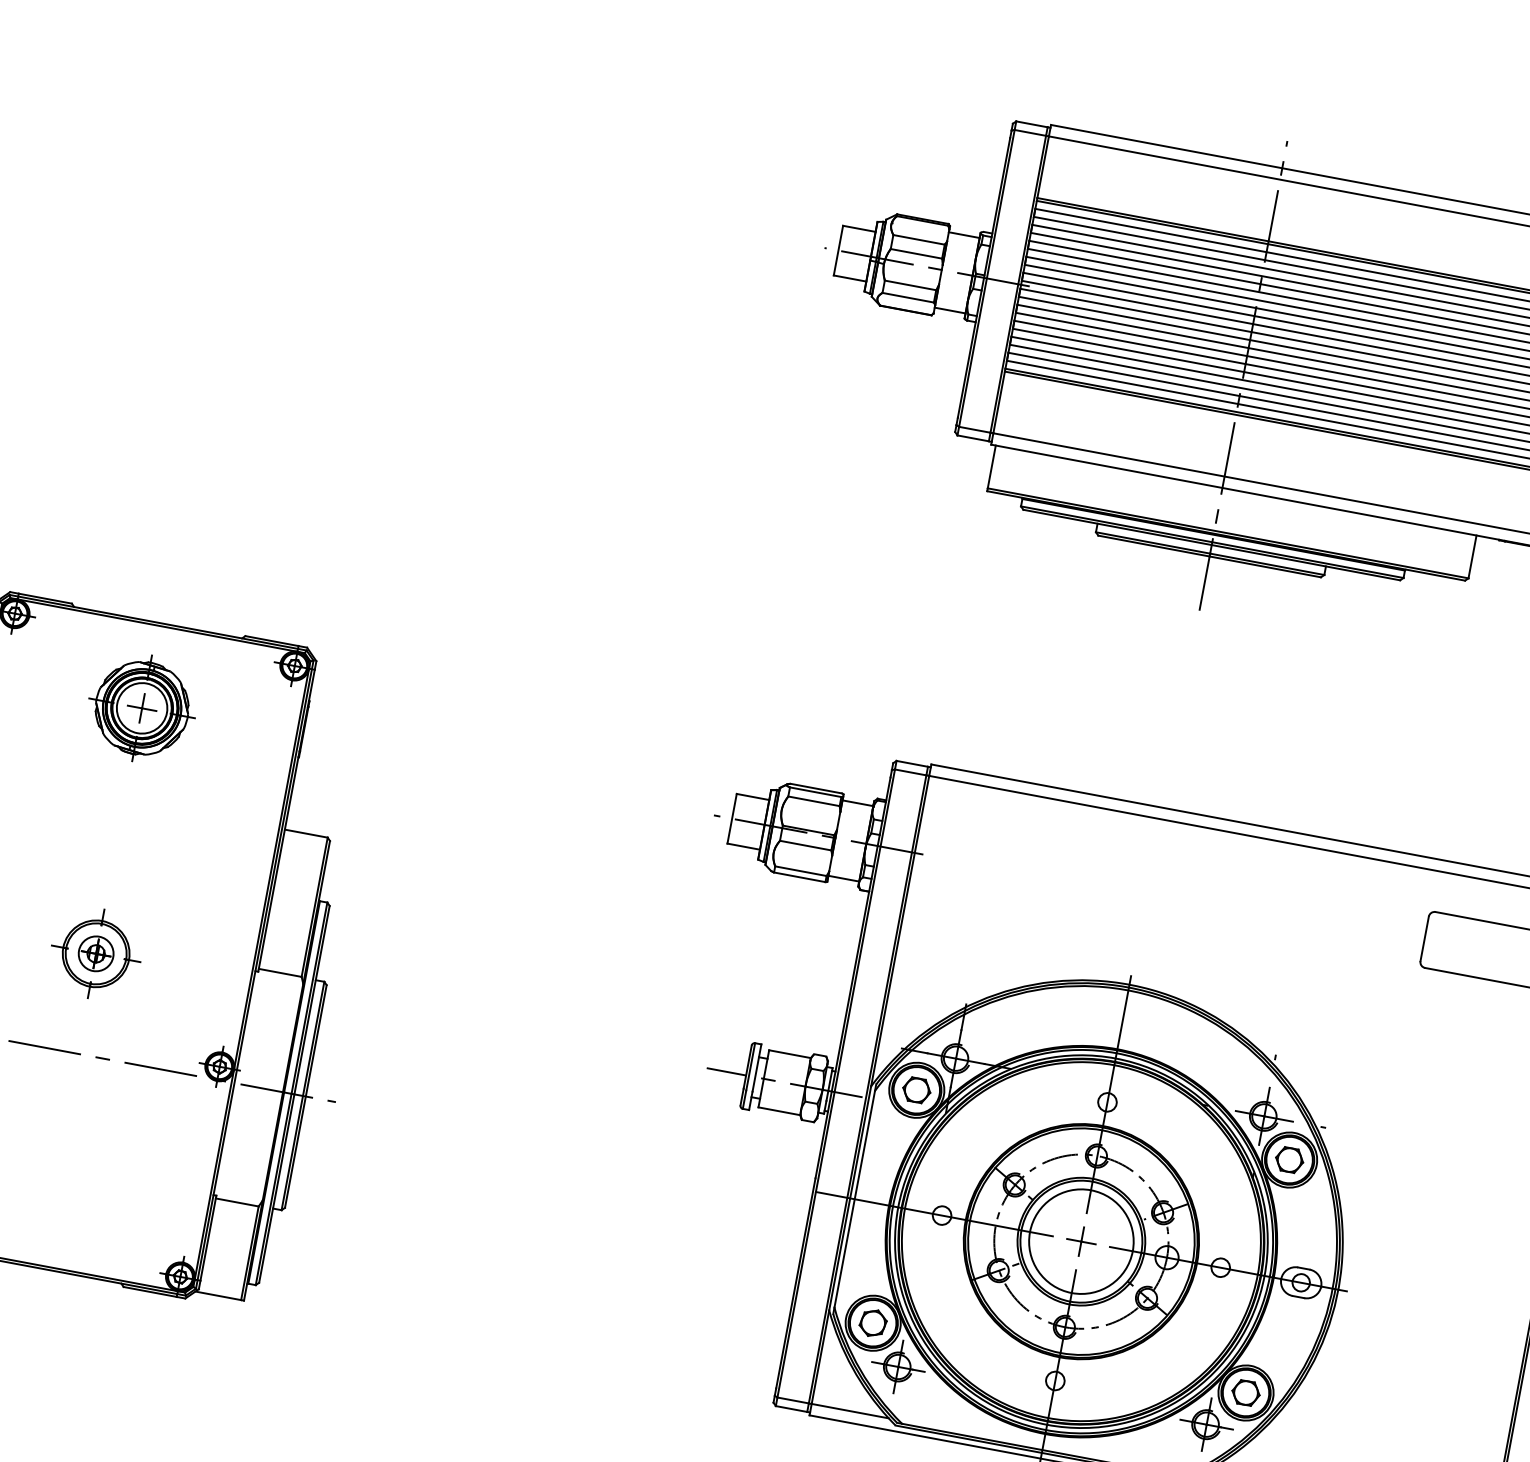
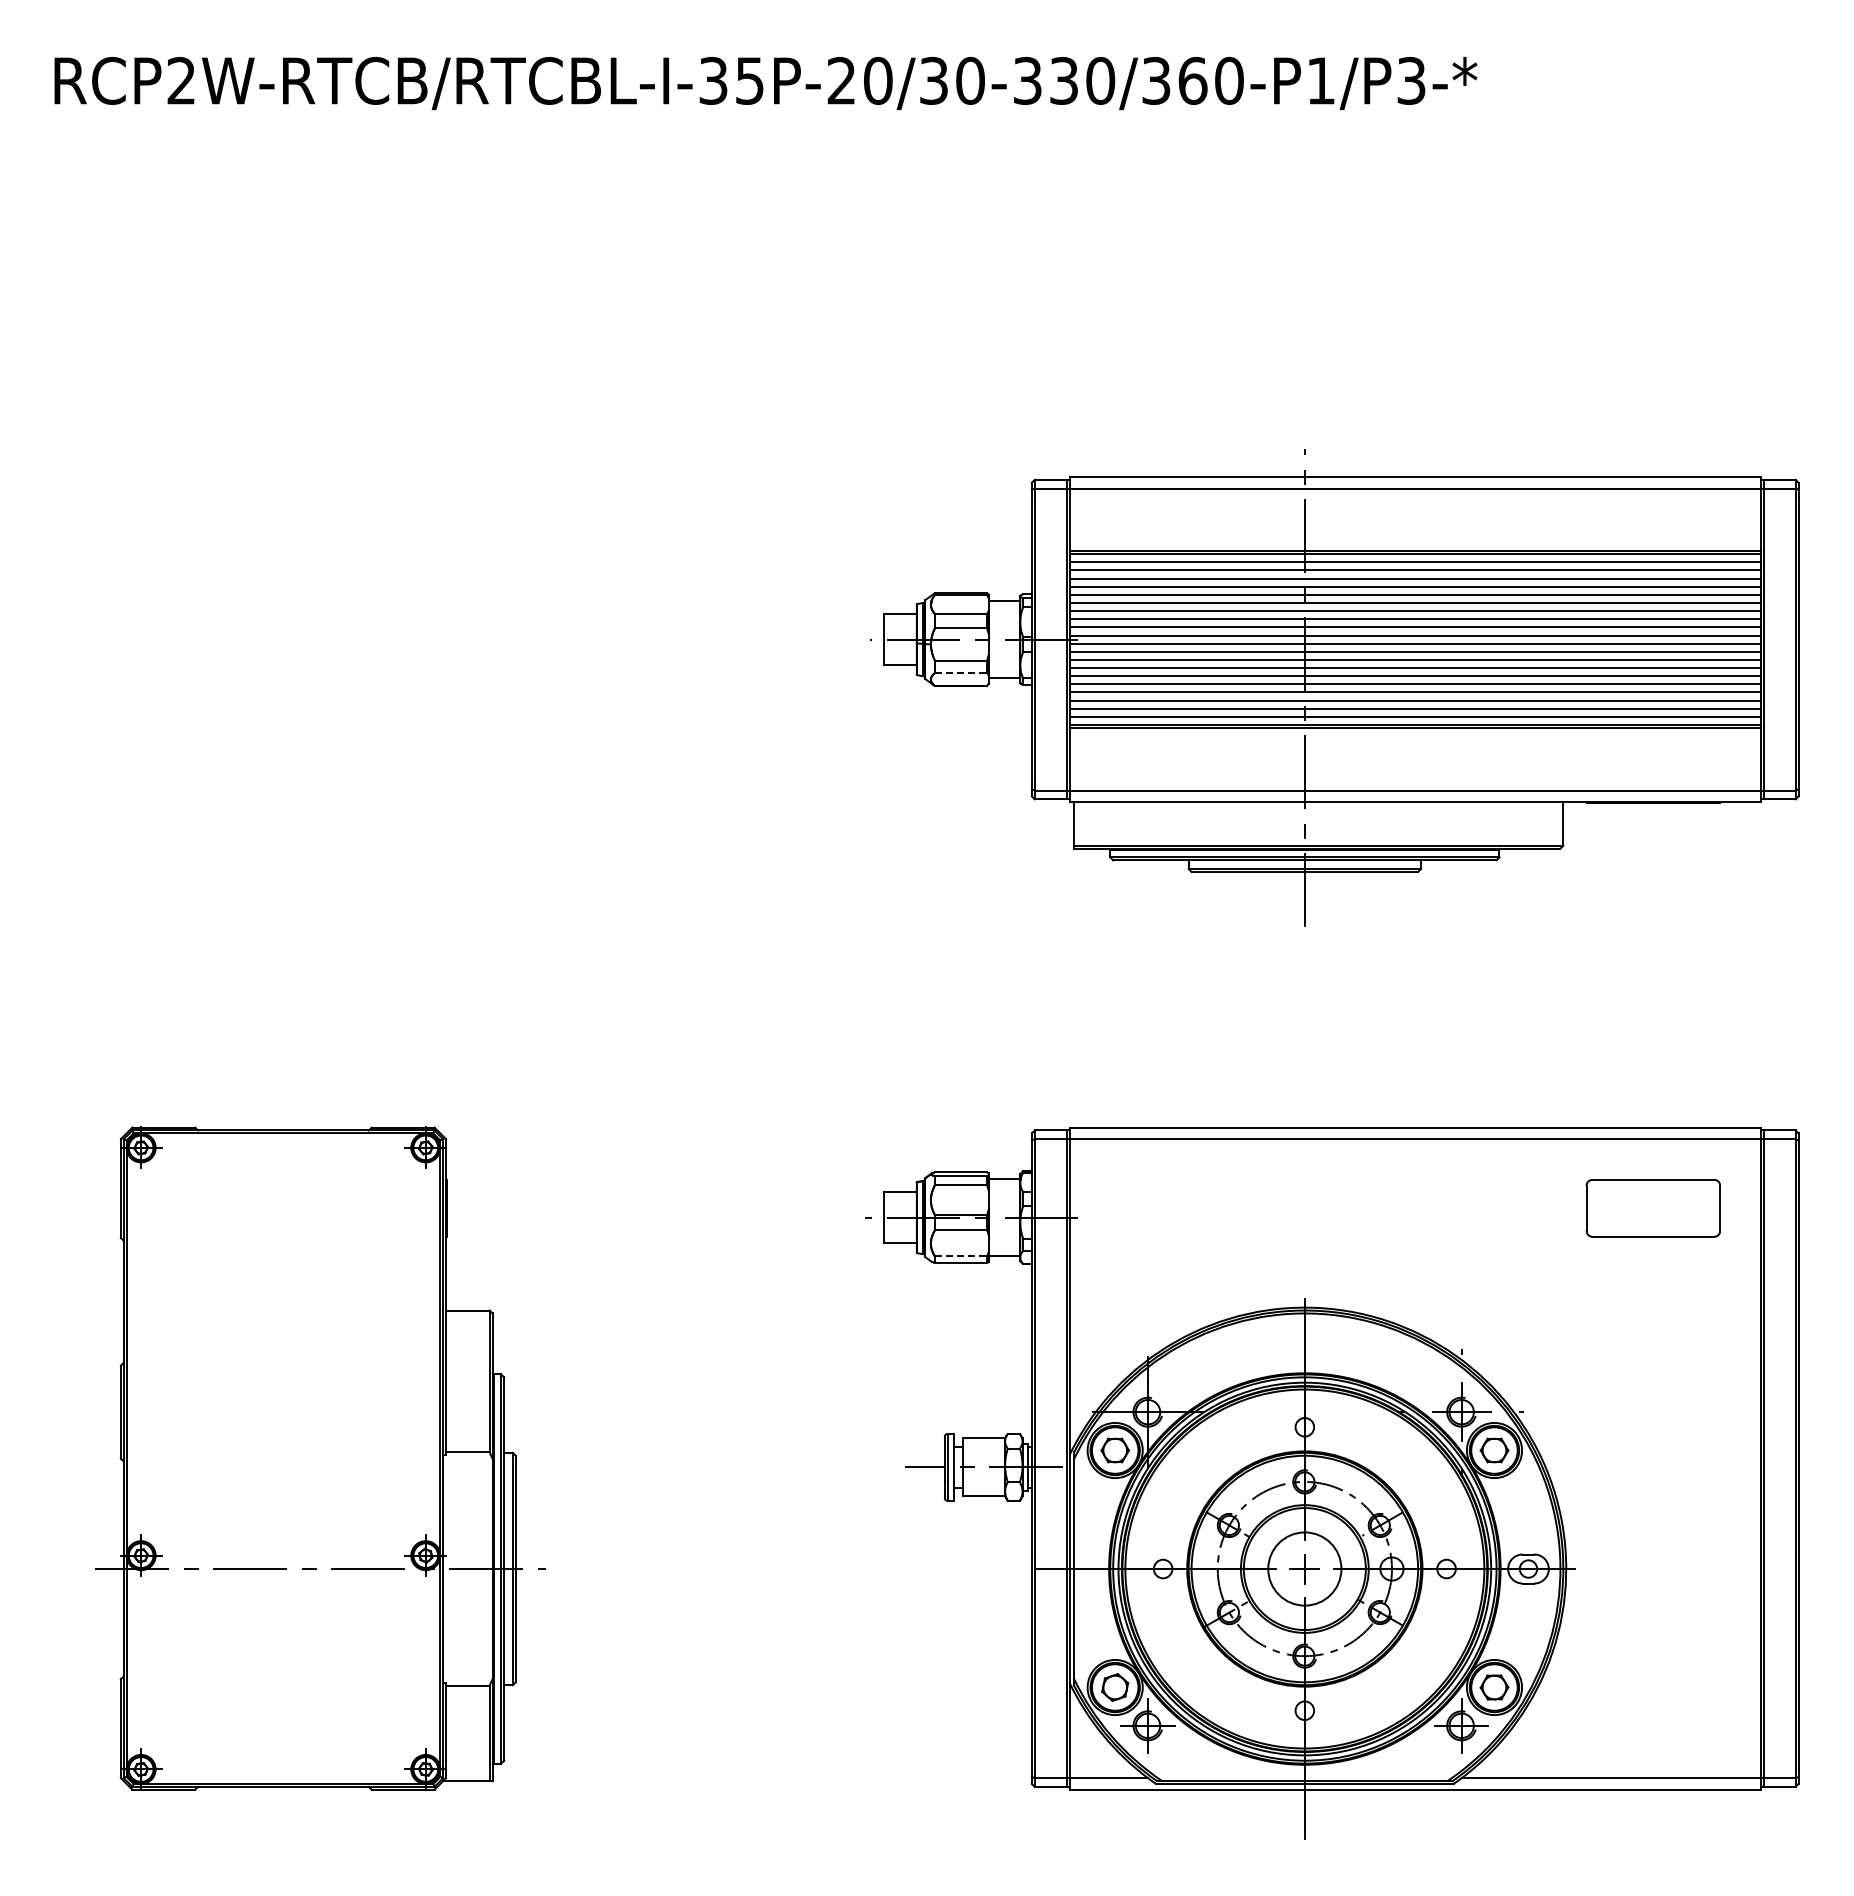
line: (908, 298) -> (961, 673), solid -> dashed
part: (142, 708) -> (283, 1217), removed
line: (801, 871) -> (961, 1256), solid -> dashed
part: (96, 953) -> (283, 1466), removed
circle: (1081, 1241) -> (1304, 1568), size x0.7

